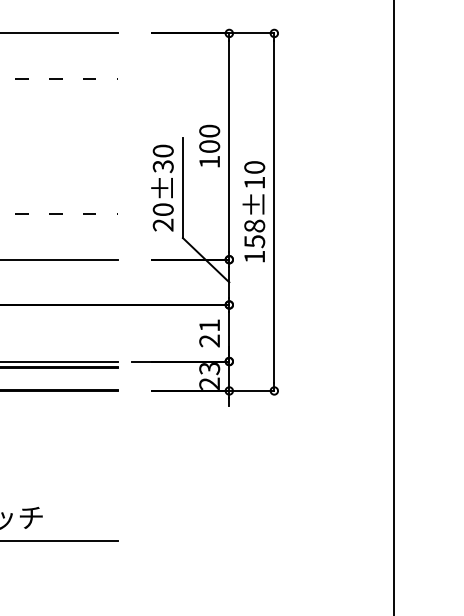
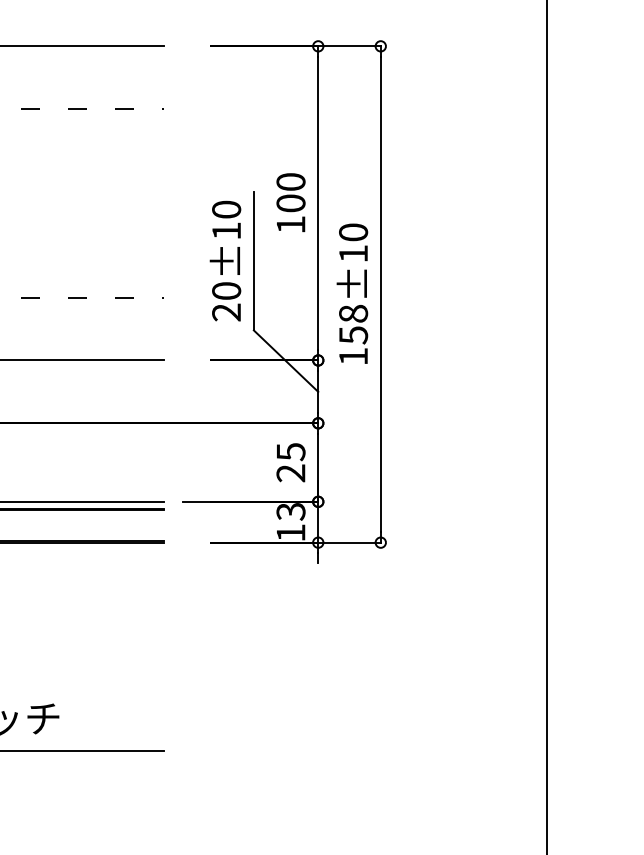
text: (163, 166) -> (226, 231), 20±30 -> 20±10
text: (210, 326) -> (291, 452), 21 -> 25
text: (209, 383) -> (290, 532), 23 -> 13

